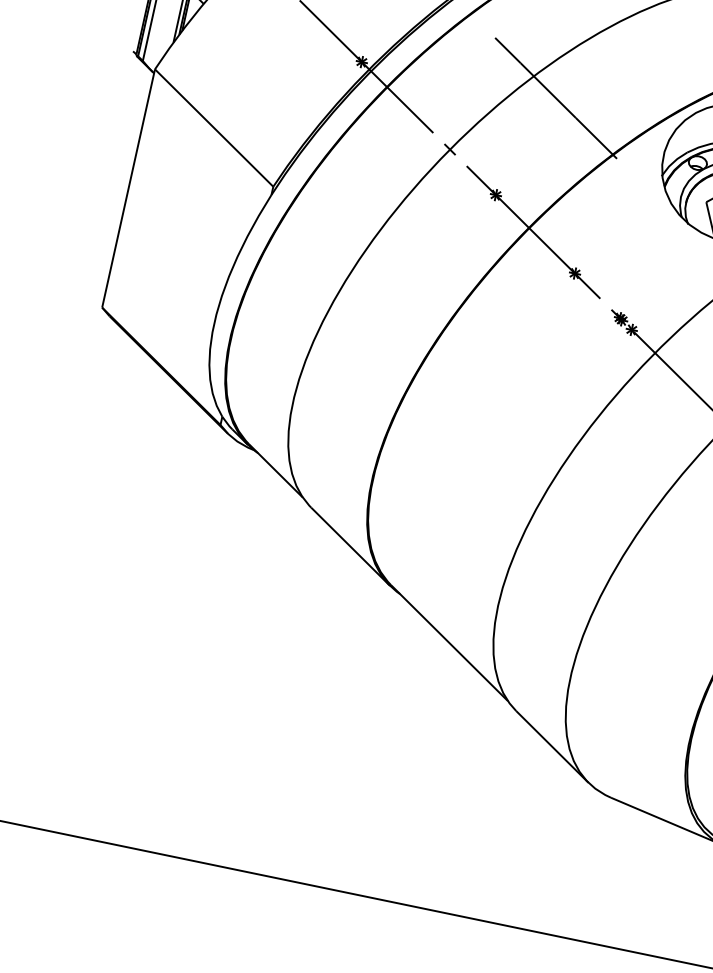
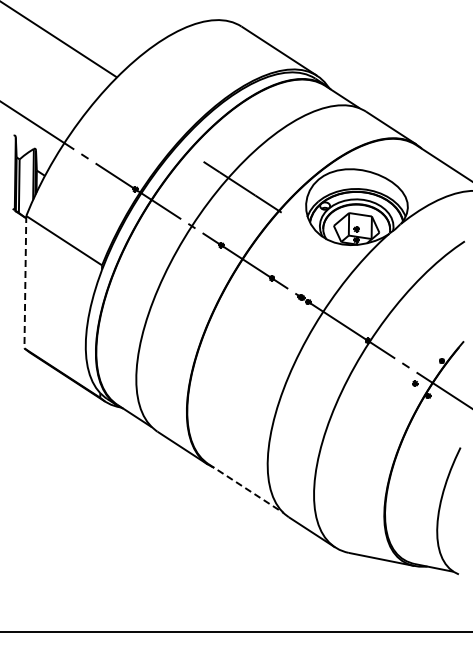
line: (128, 189) -> (25, 282), solid -> dashed
line: (448, 642) -> (245, 488), solid -> dashed

